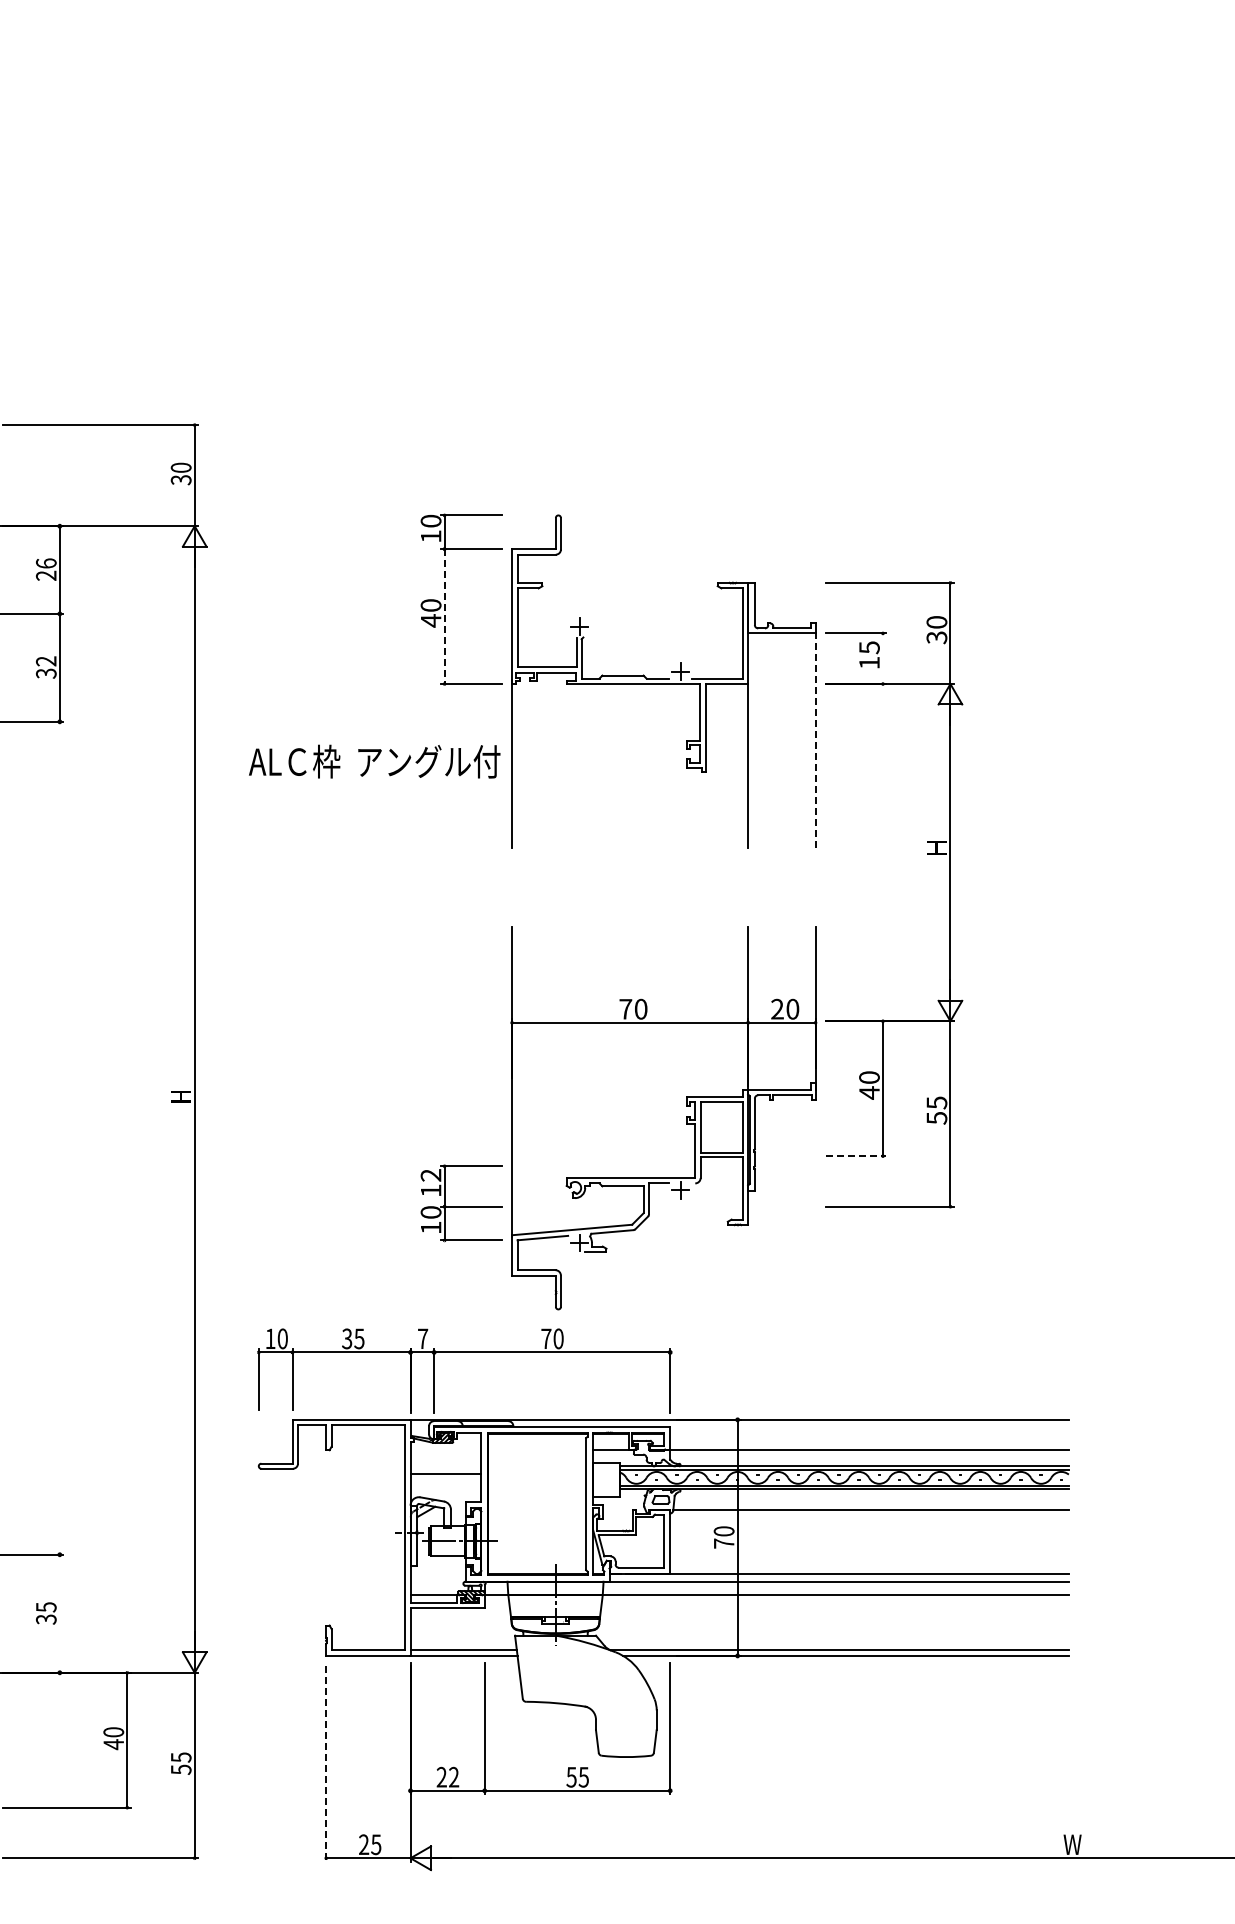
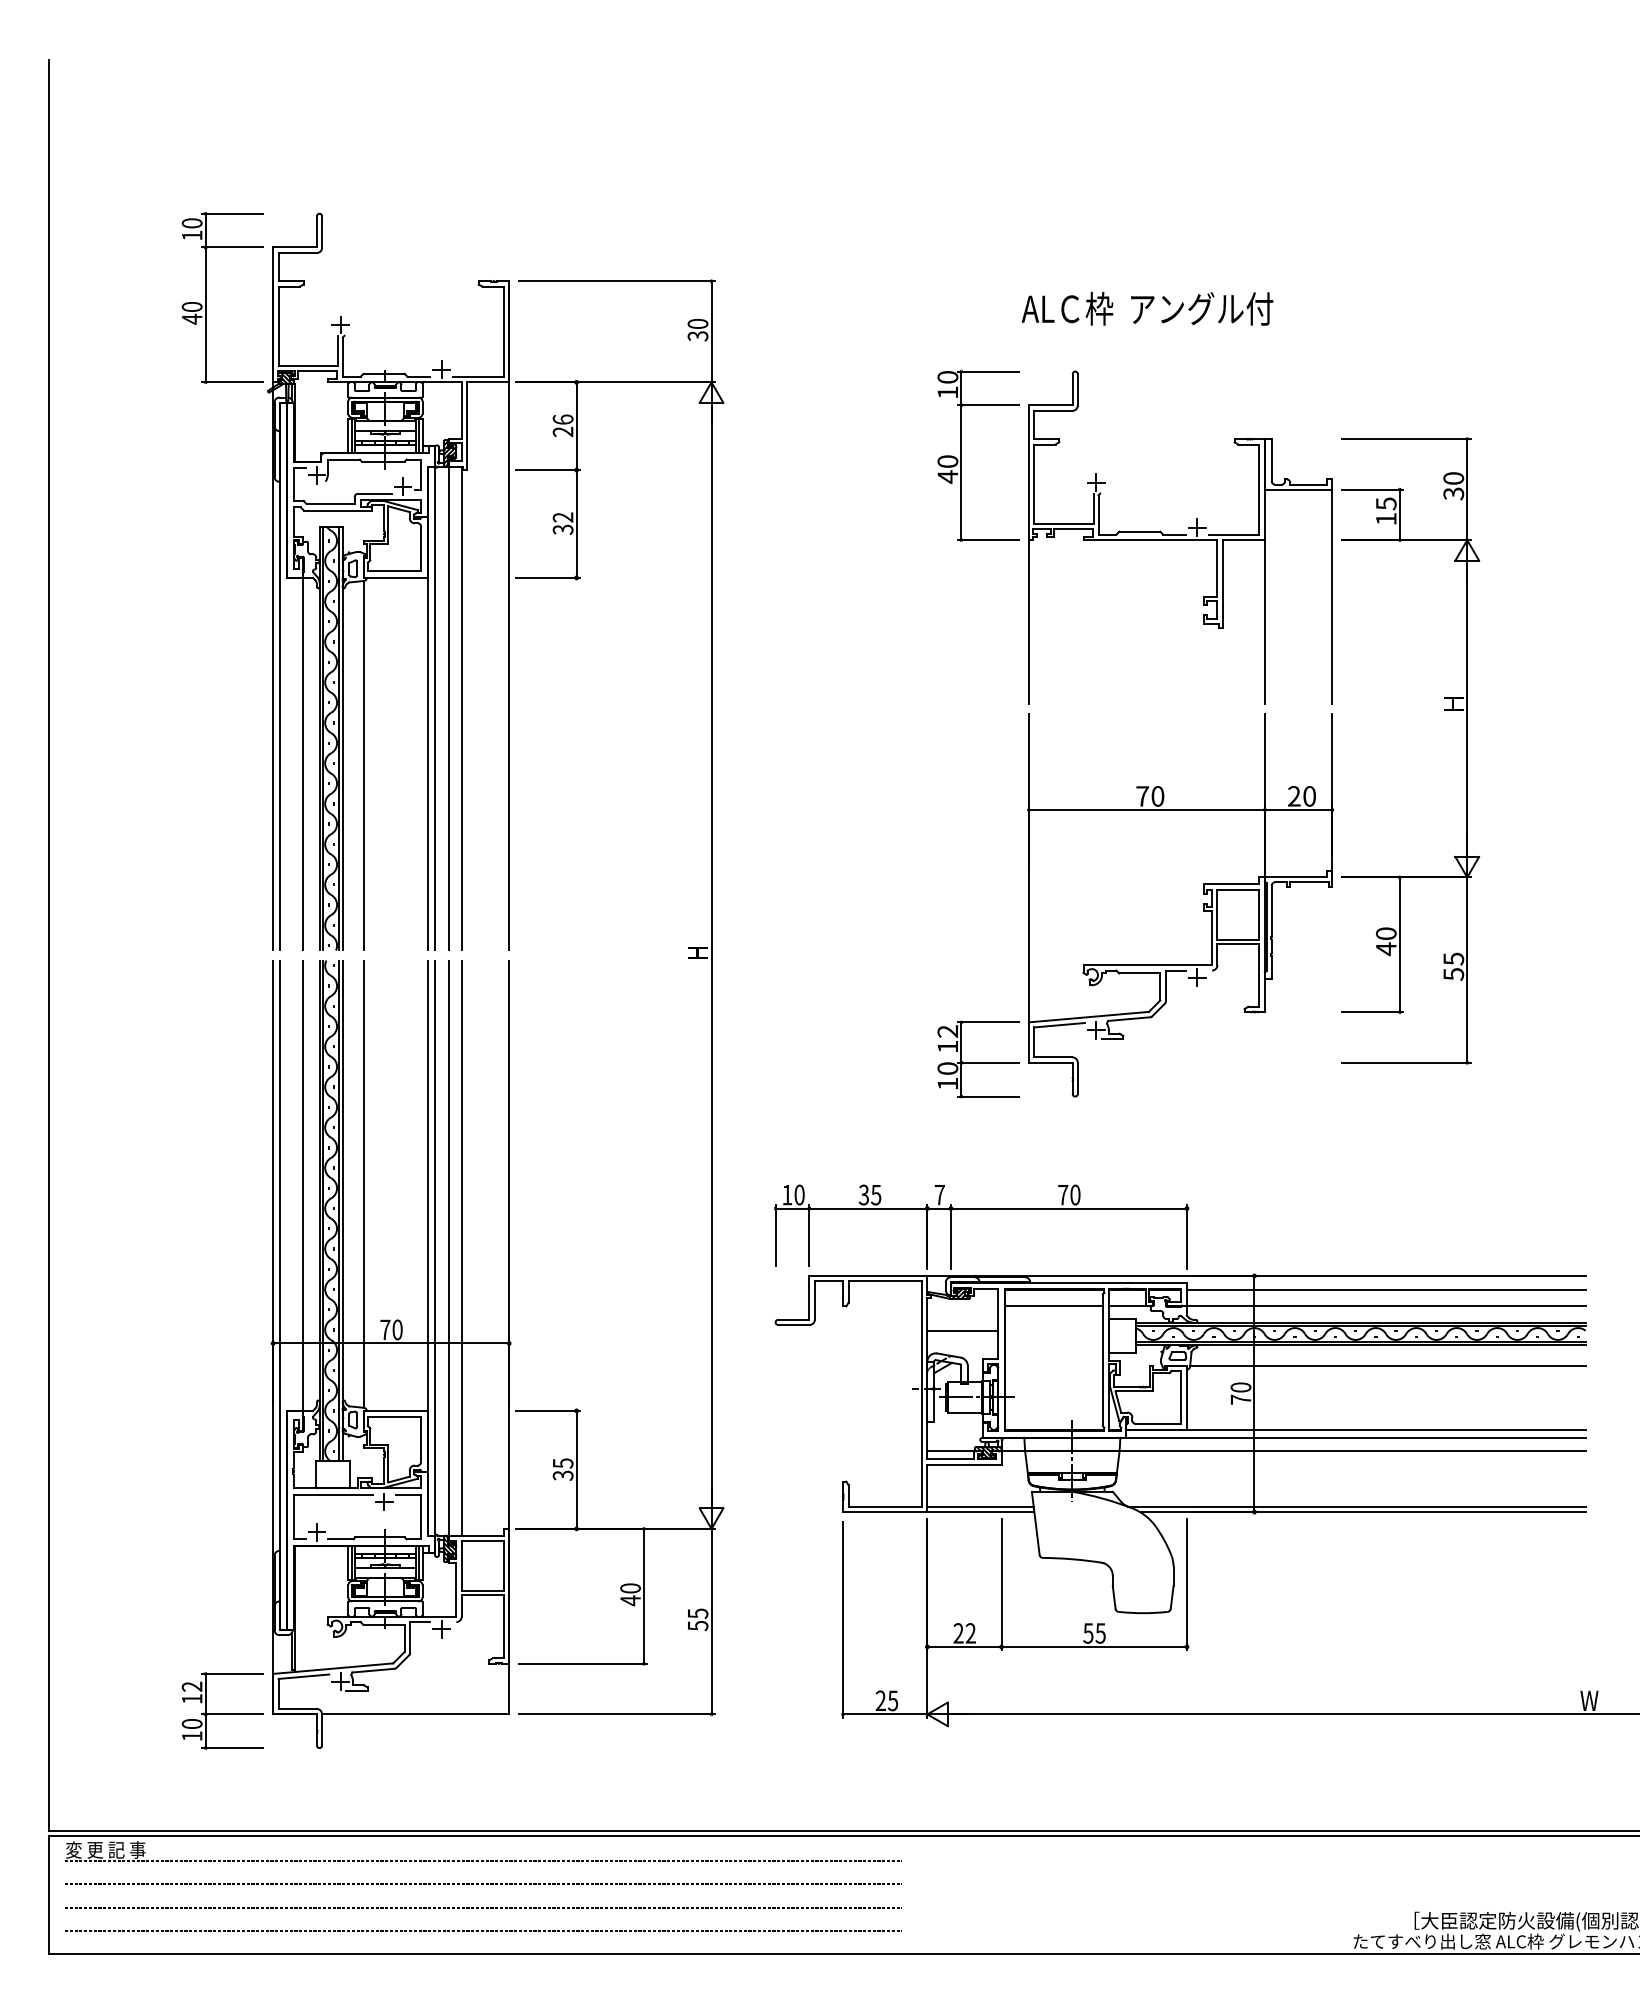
line: (444, 617) -> (961, 473), dashed -> solid
line: (882, 658) -> (1399, 514), added
line: (815, 740) -> (1332, 596), dashed -> solid
text: (374, 761) -> (1147, 308), moved
part: (663, 1118) -> (1180, 905), moved
line: (856, 1156) -> (1373, 1012), dashed -> solid
line: (869, 1434) -> (1386, 1290), added
line: (536, 1449) -> (1053, 1305), added
line: (59, 1613) -> (576, 1469), added
line: (326, 1763) -> (843, 1619), dashed -> solid

